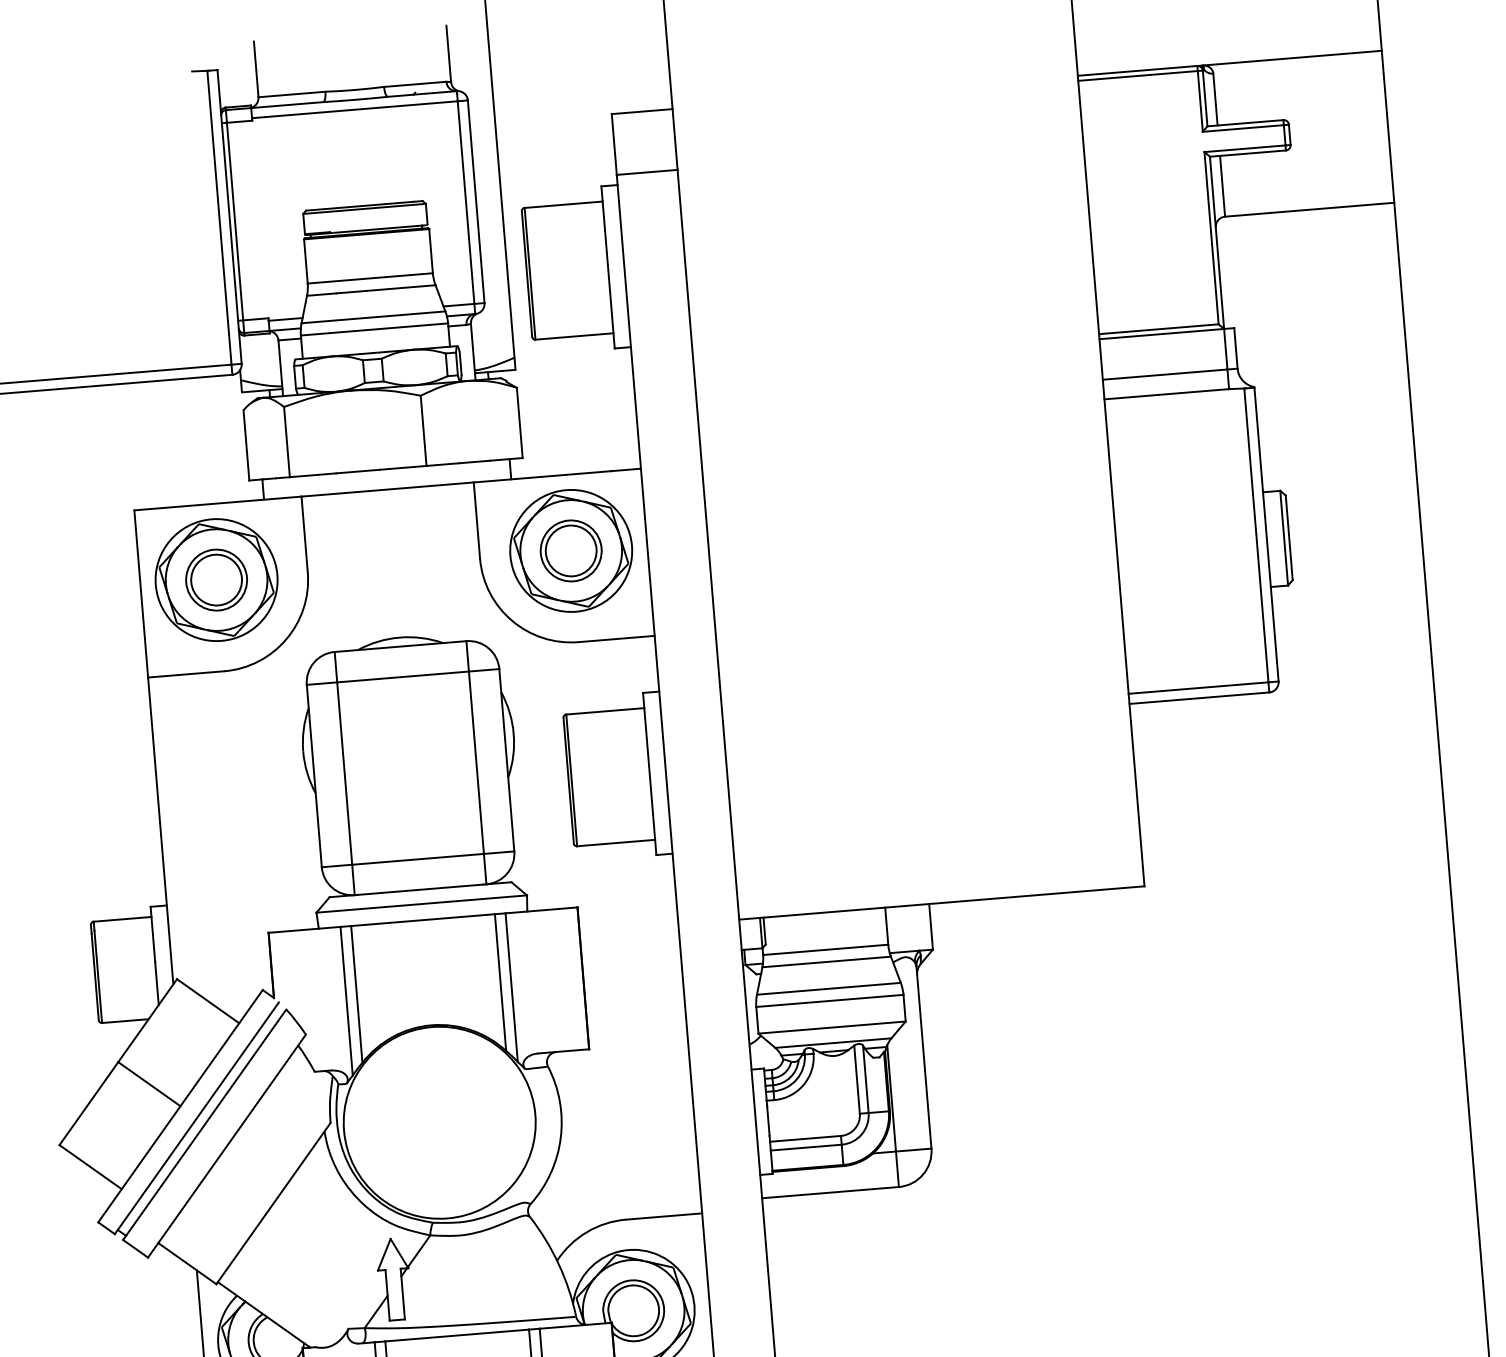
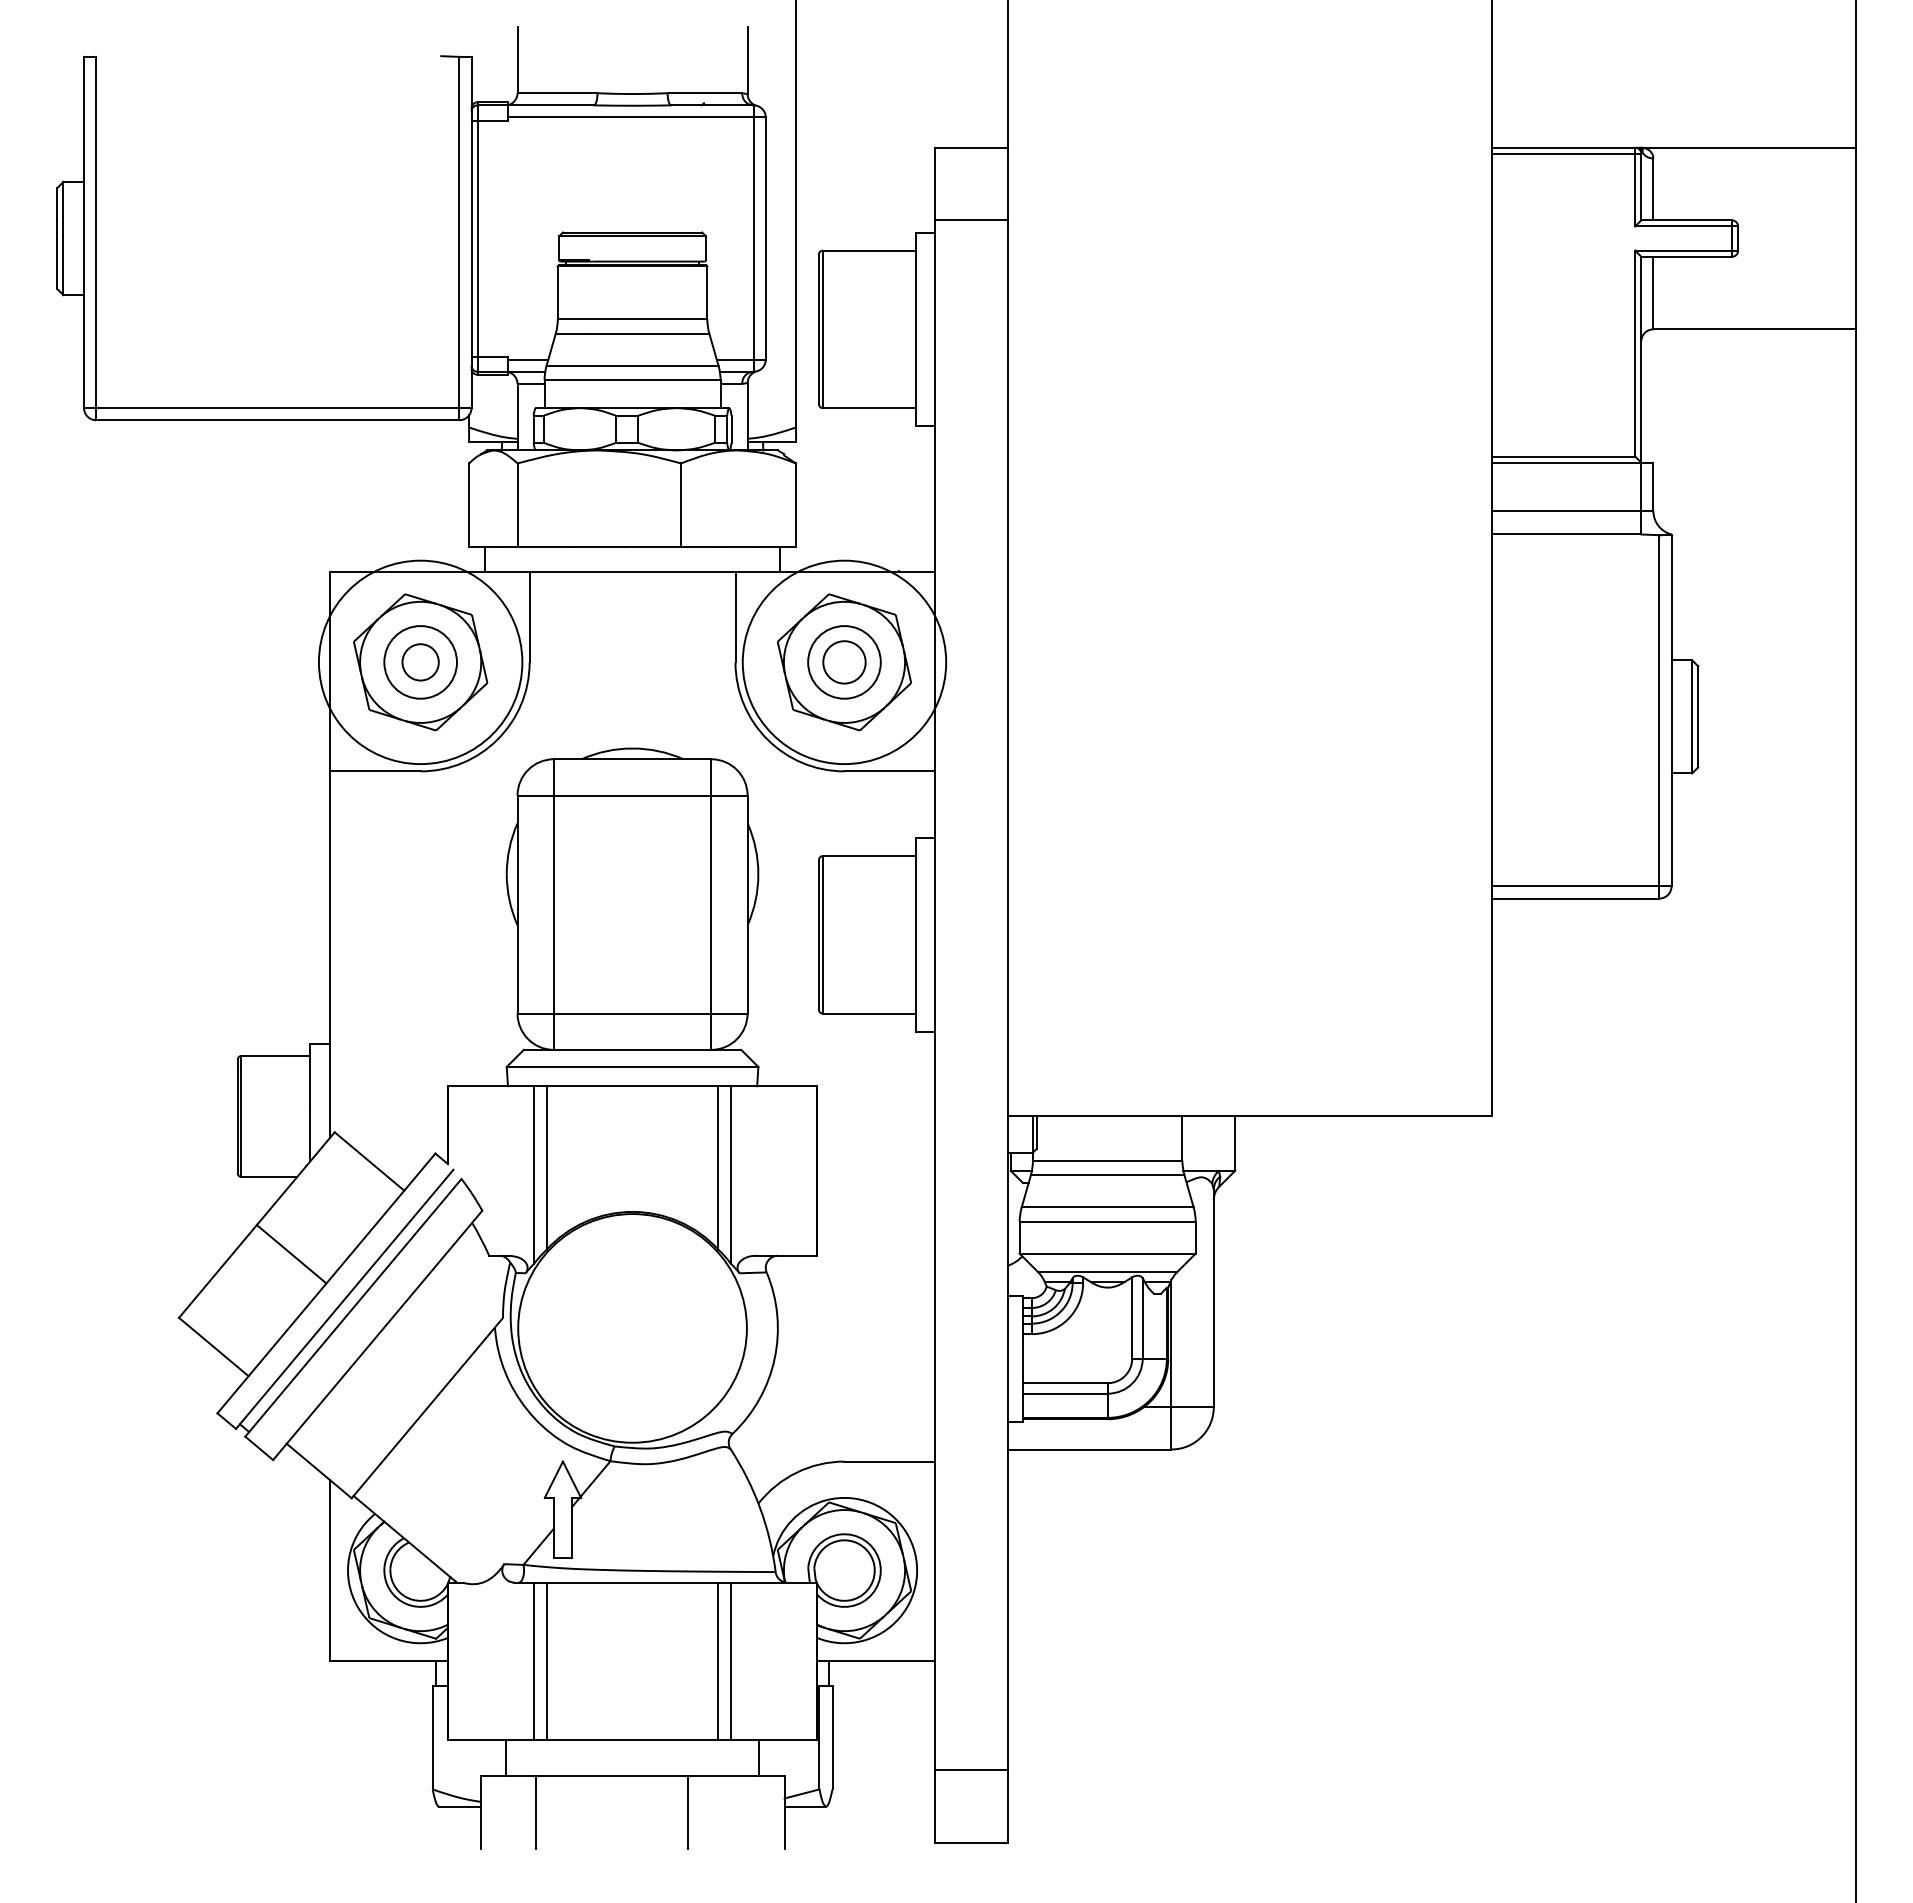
circle: (571, 551) -> (844, 662), size x0.7
circle: (571, 551) -> (844, 662), size x1.4
circle: (216, 580) -> (420, 662), size x0.6
circle: (216, 580) -> (420, 662), size x1.4

